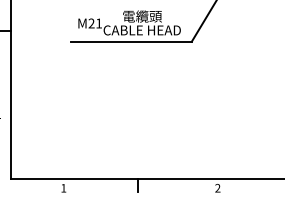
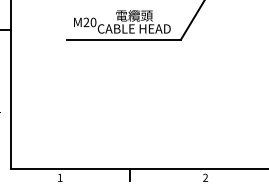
text: (99, 23) -> (93, 22), M21 -> M20

